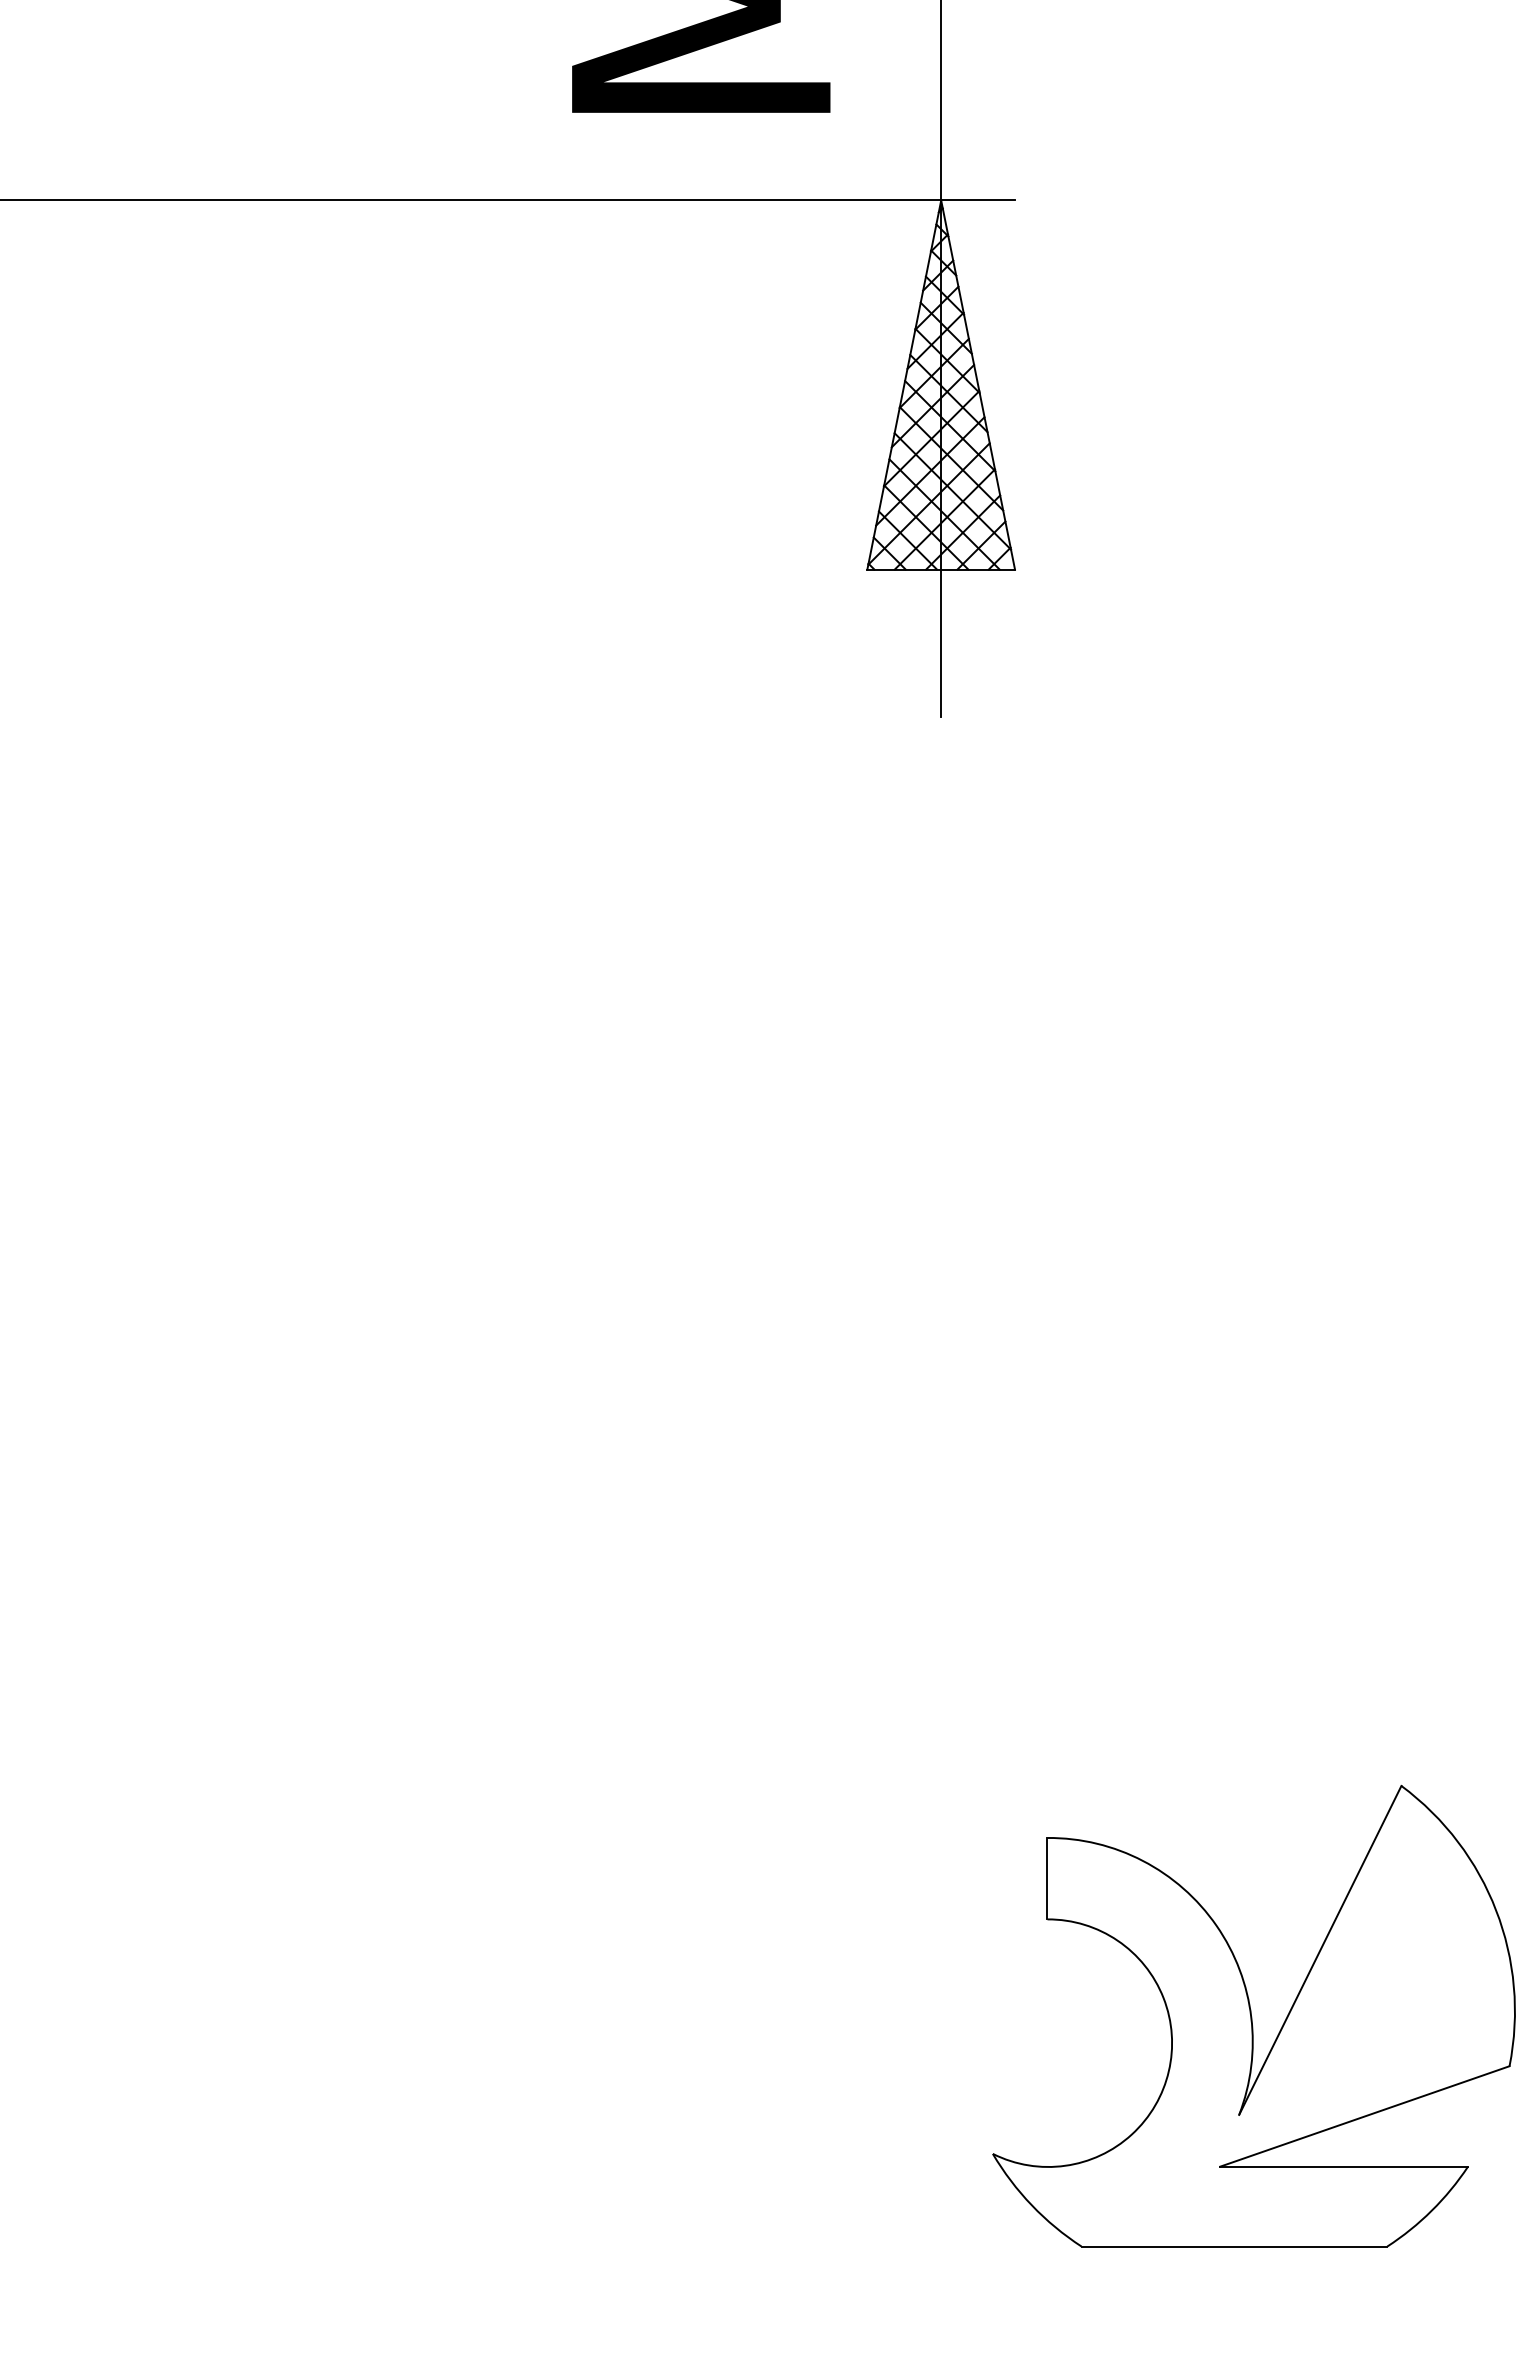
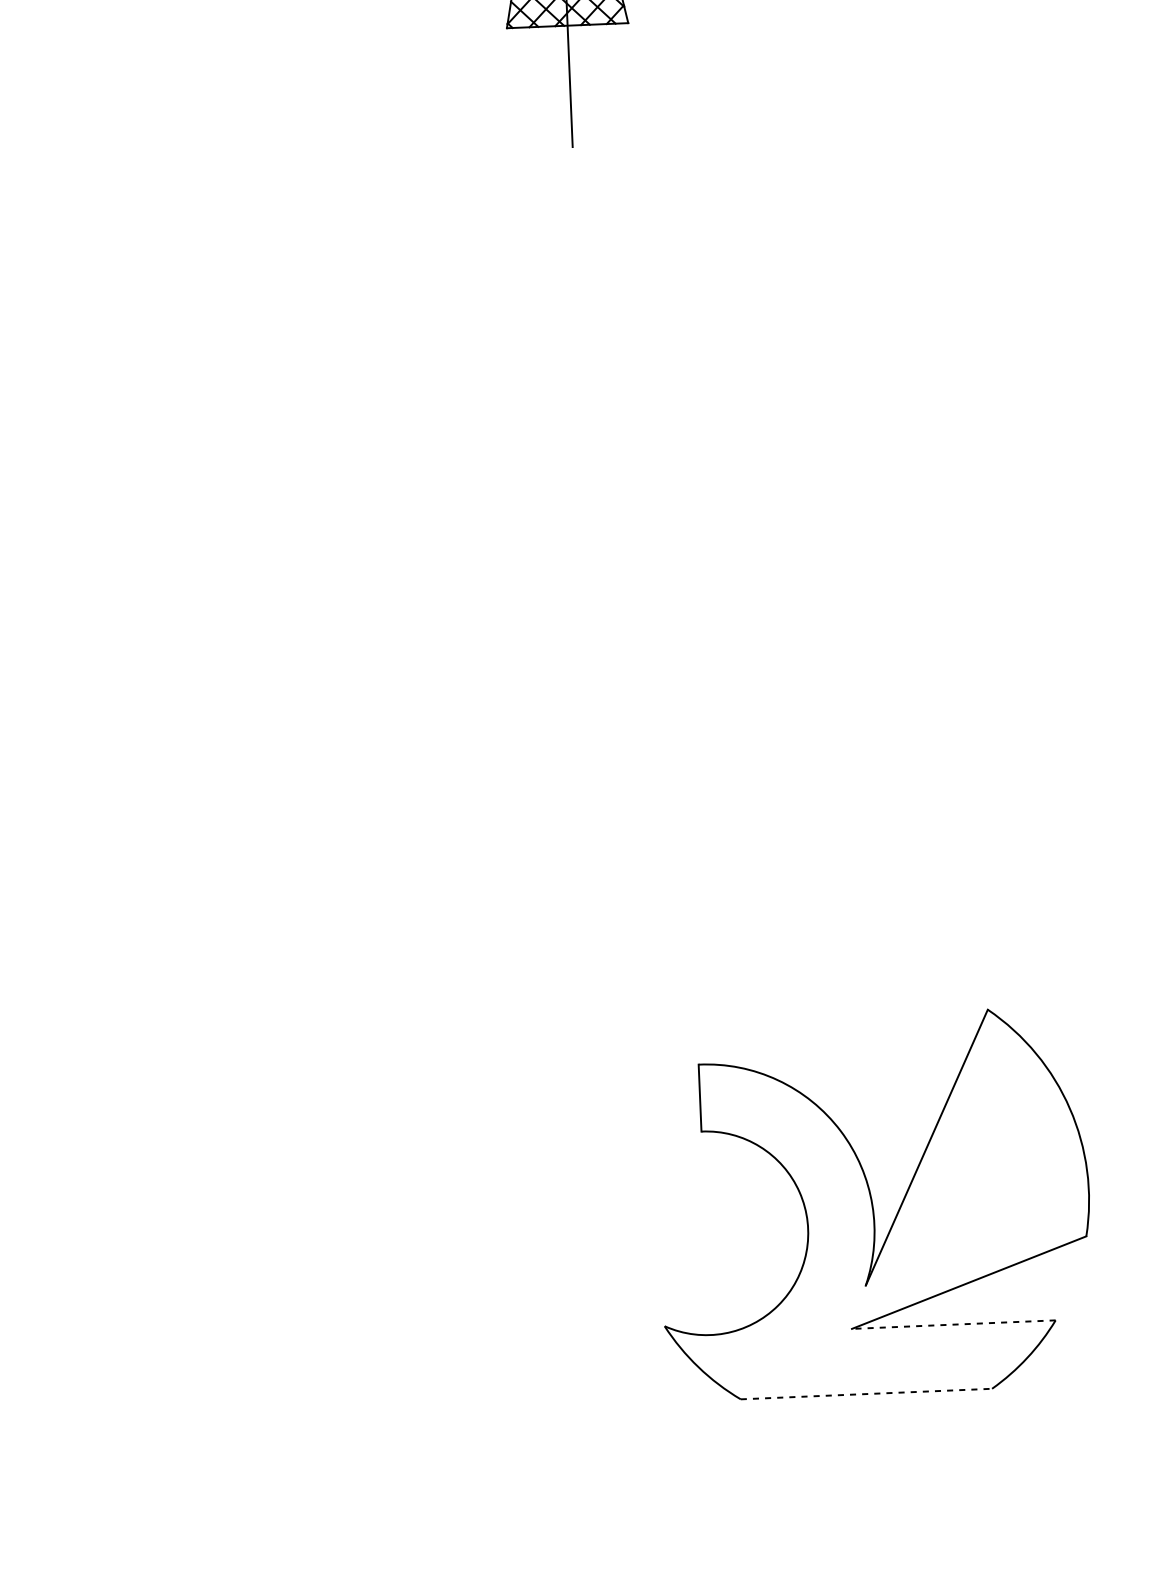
line: (1344, 2166) -> (954, 1324), solid -> dashed
line: (1234, 2246) -> (866, 1394), solid -> dashed

